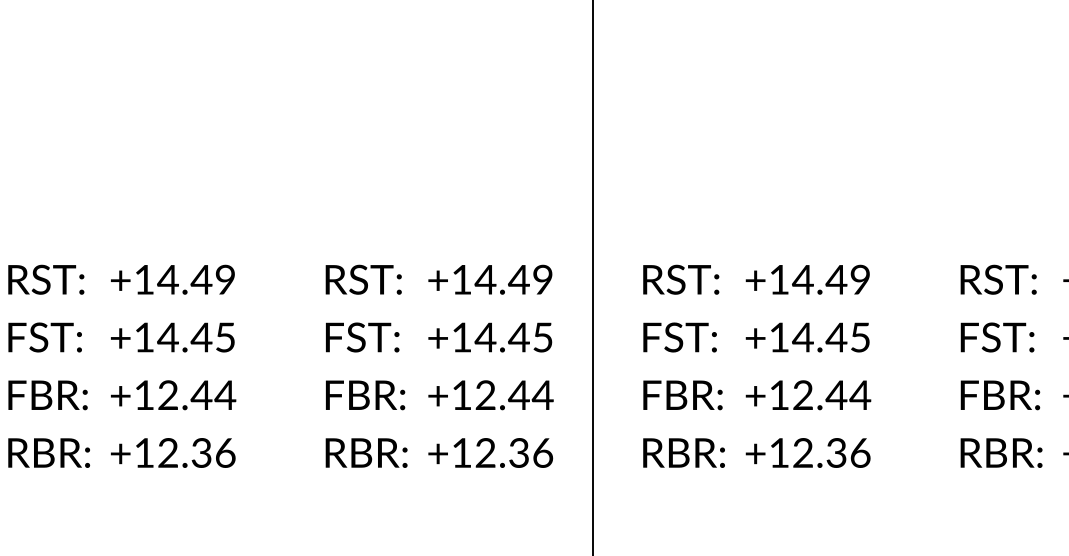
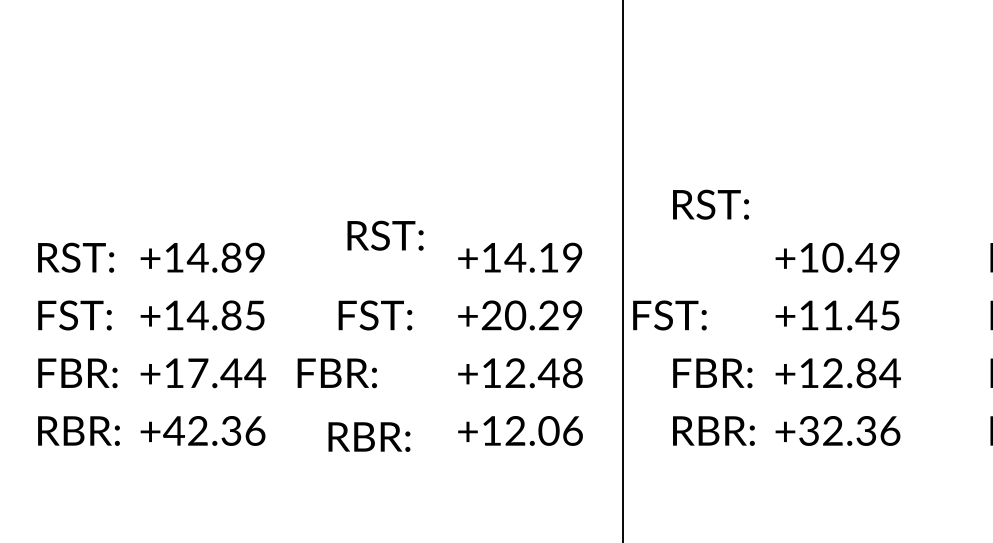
text: (201, 279) -> (231, 257), +14.49 -> +14.89
text: (363, 279) -> (385, 235), moved
text: (518, 279) -> (548, 257), +14.49 -> +14.19
text: (681, 279) -> (711, 204), moved
text: (802, 279) -> (832, 257), +14.49 -> +10.49
text: (201, 337) -> (231, 315), +14.45 -> +14.85
text: (362, 337) -> (375, 315), moved
text: (502, 337) -> (532, 315), +14.45 -> +20.29
text: (679, 337) -> (669, 315), moved
text: (802, 337) -> (832, 315), +14.45 -> +11.45
text: (168, 394) -> (198, 372), +12.44 -> +17.44
text: (365, 395) -> (337, 373), moved
text: (542, 395) -> (572, 373), +12.44 -> +12.48
text: (836, 395) -> (866, 373), +12.44 -> +12.84
text: (144, 452) -> (174, 430), +12.36 -> +42.36
text: (366, 452) -> (369, 436), moved
text: (518, 452) -> (548, 430), +12.36 -> +12.06
text: (778, 452) -> (808, 430), +12.36 -> +32.36

